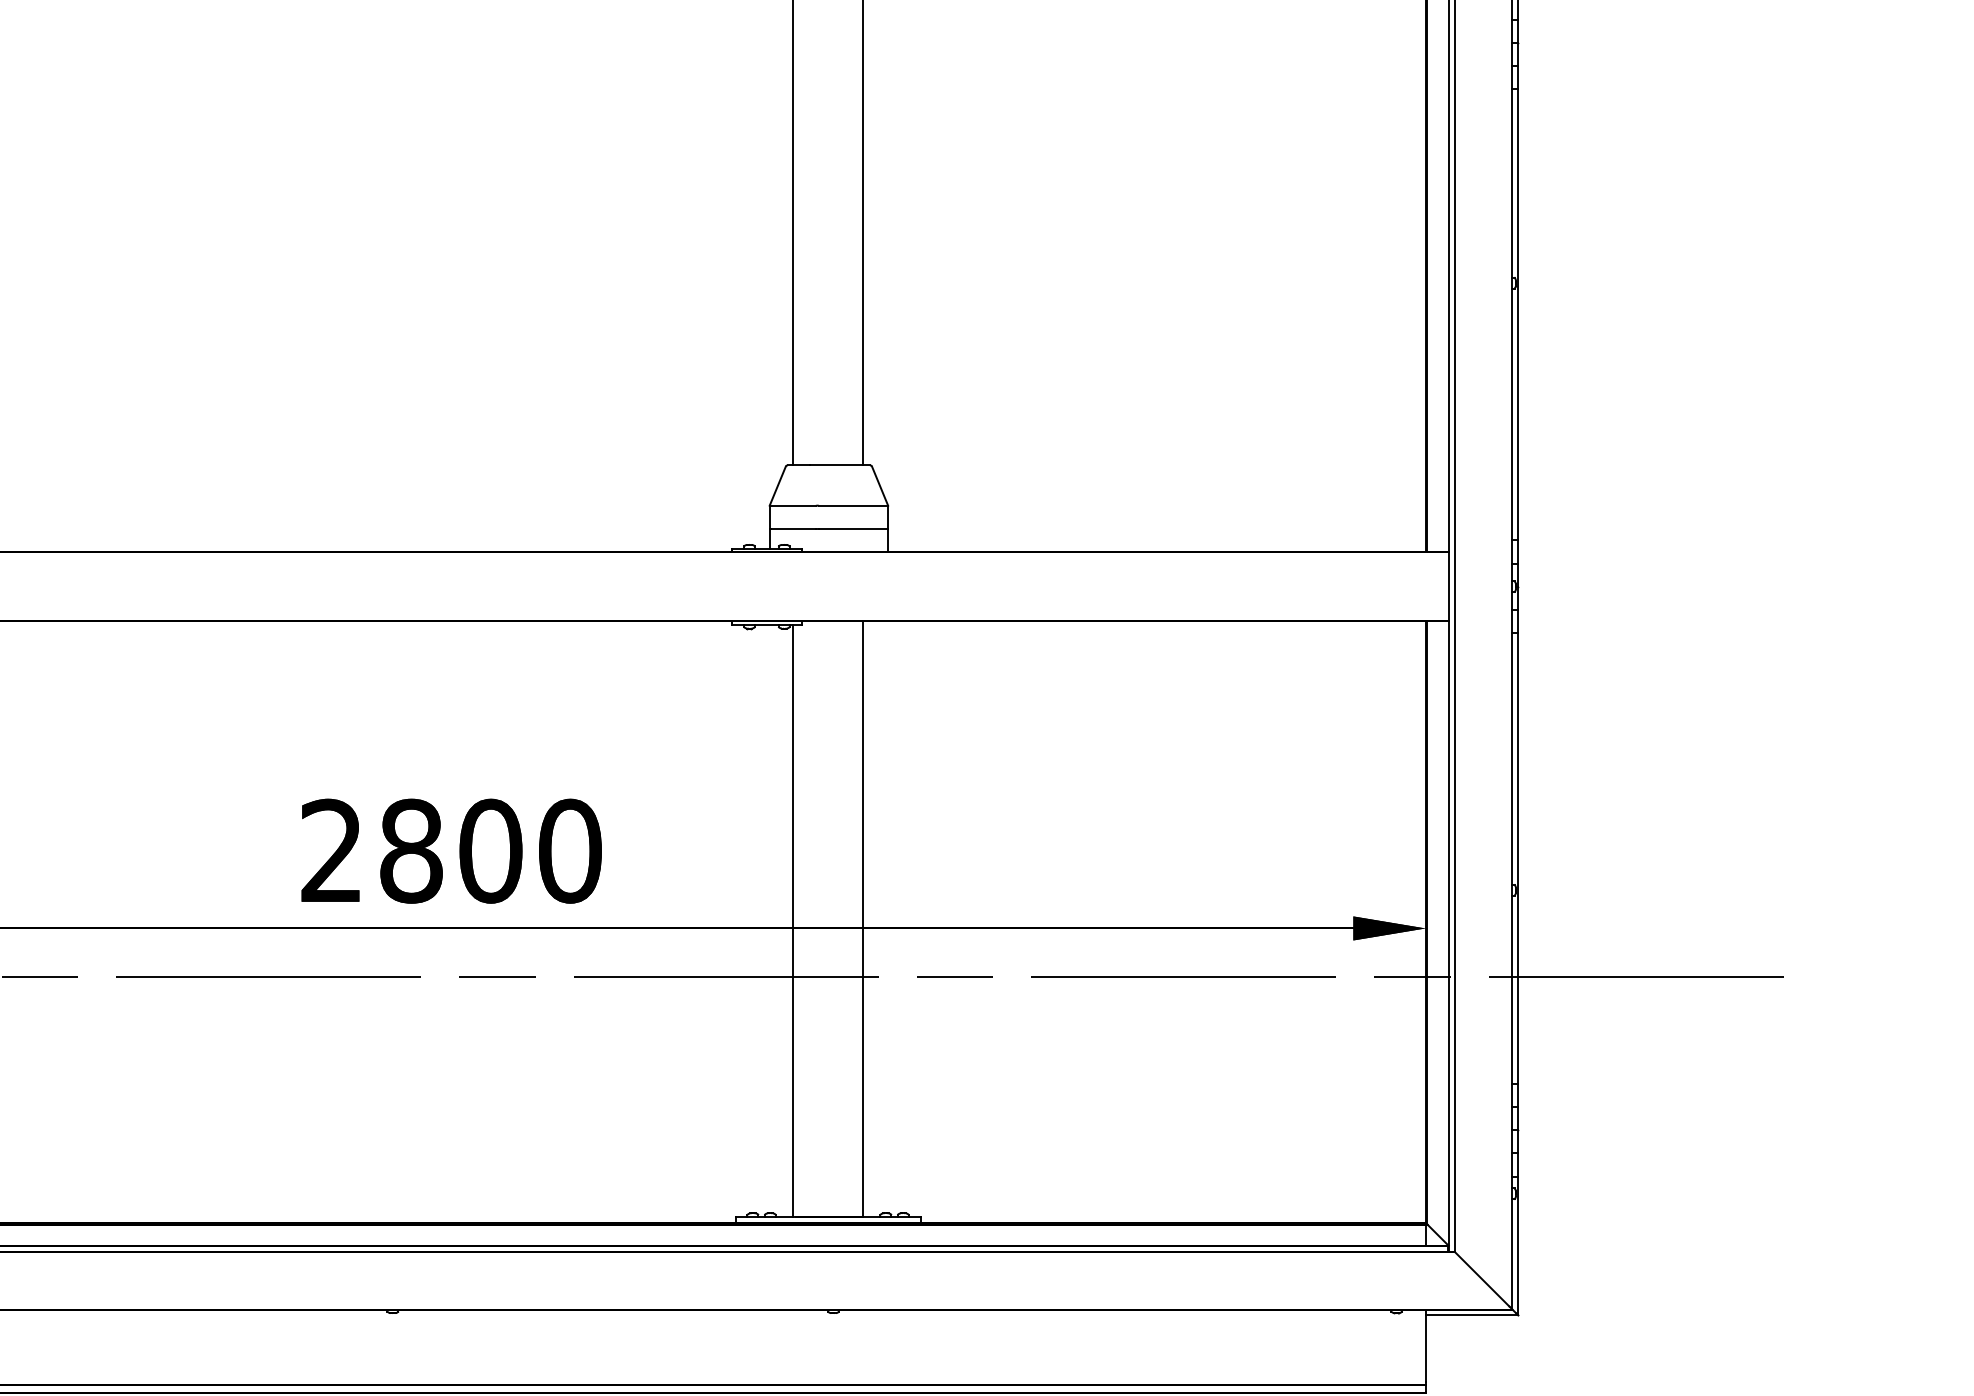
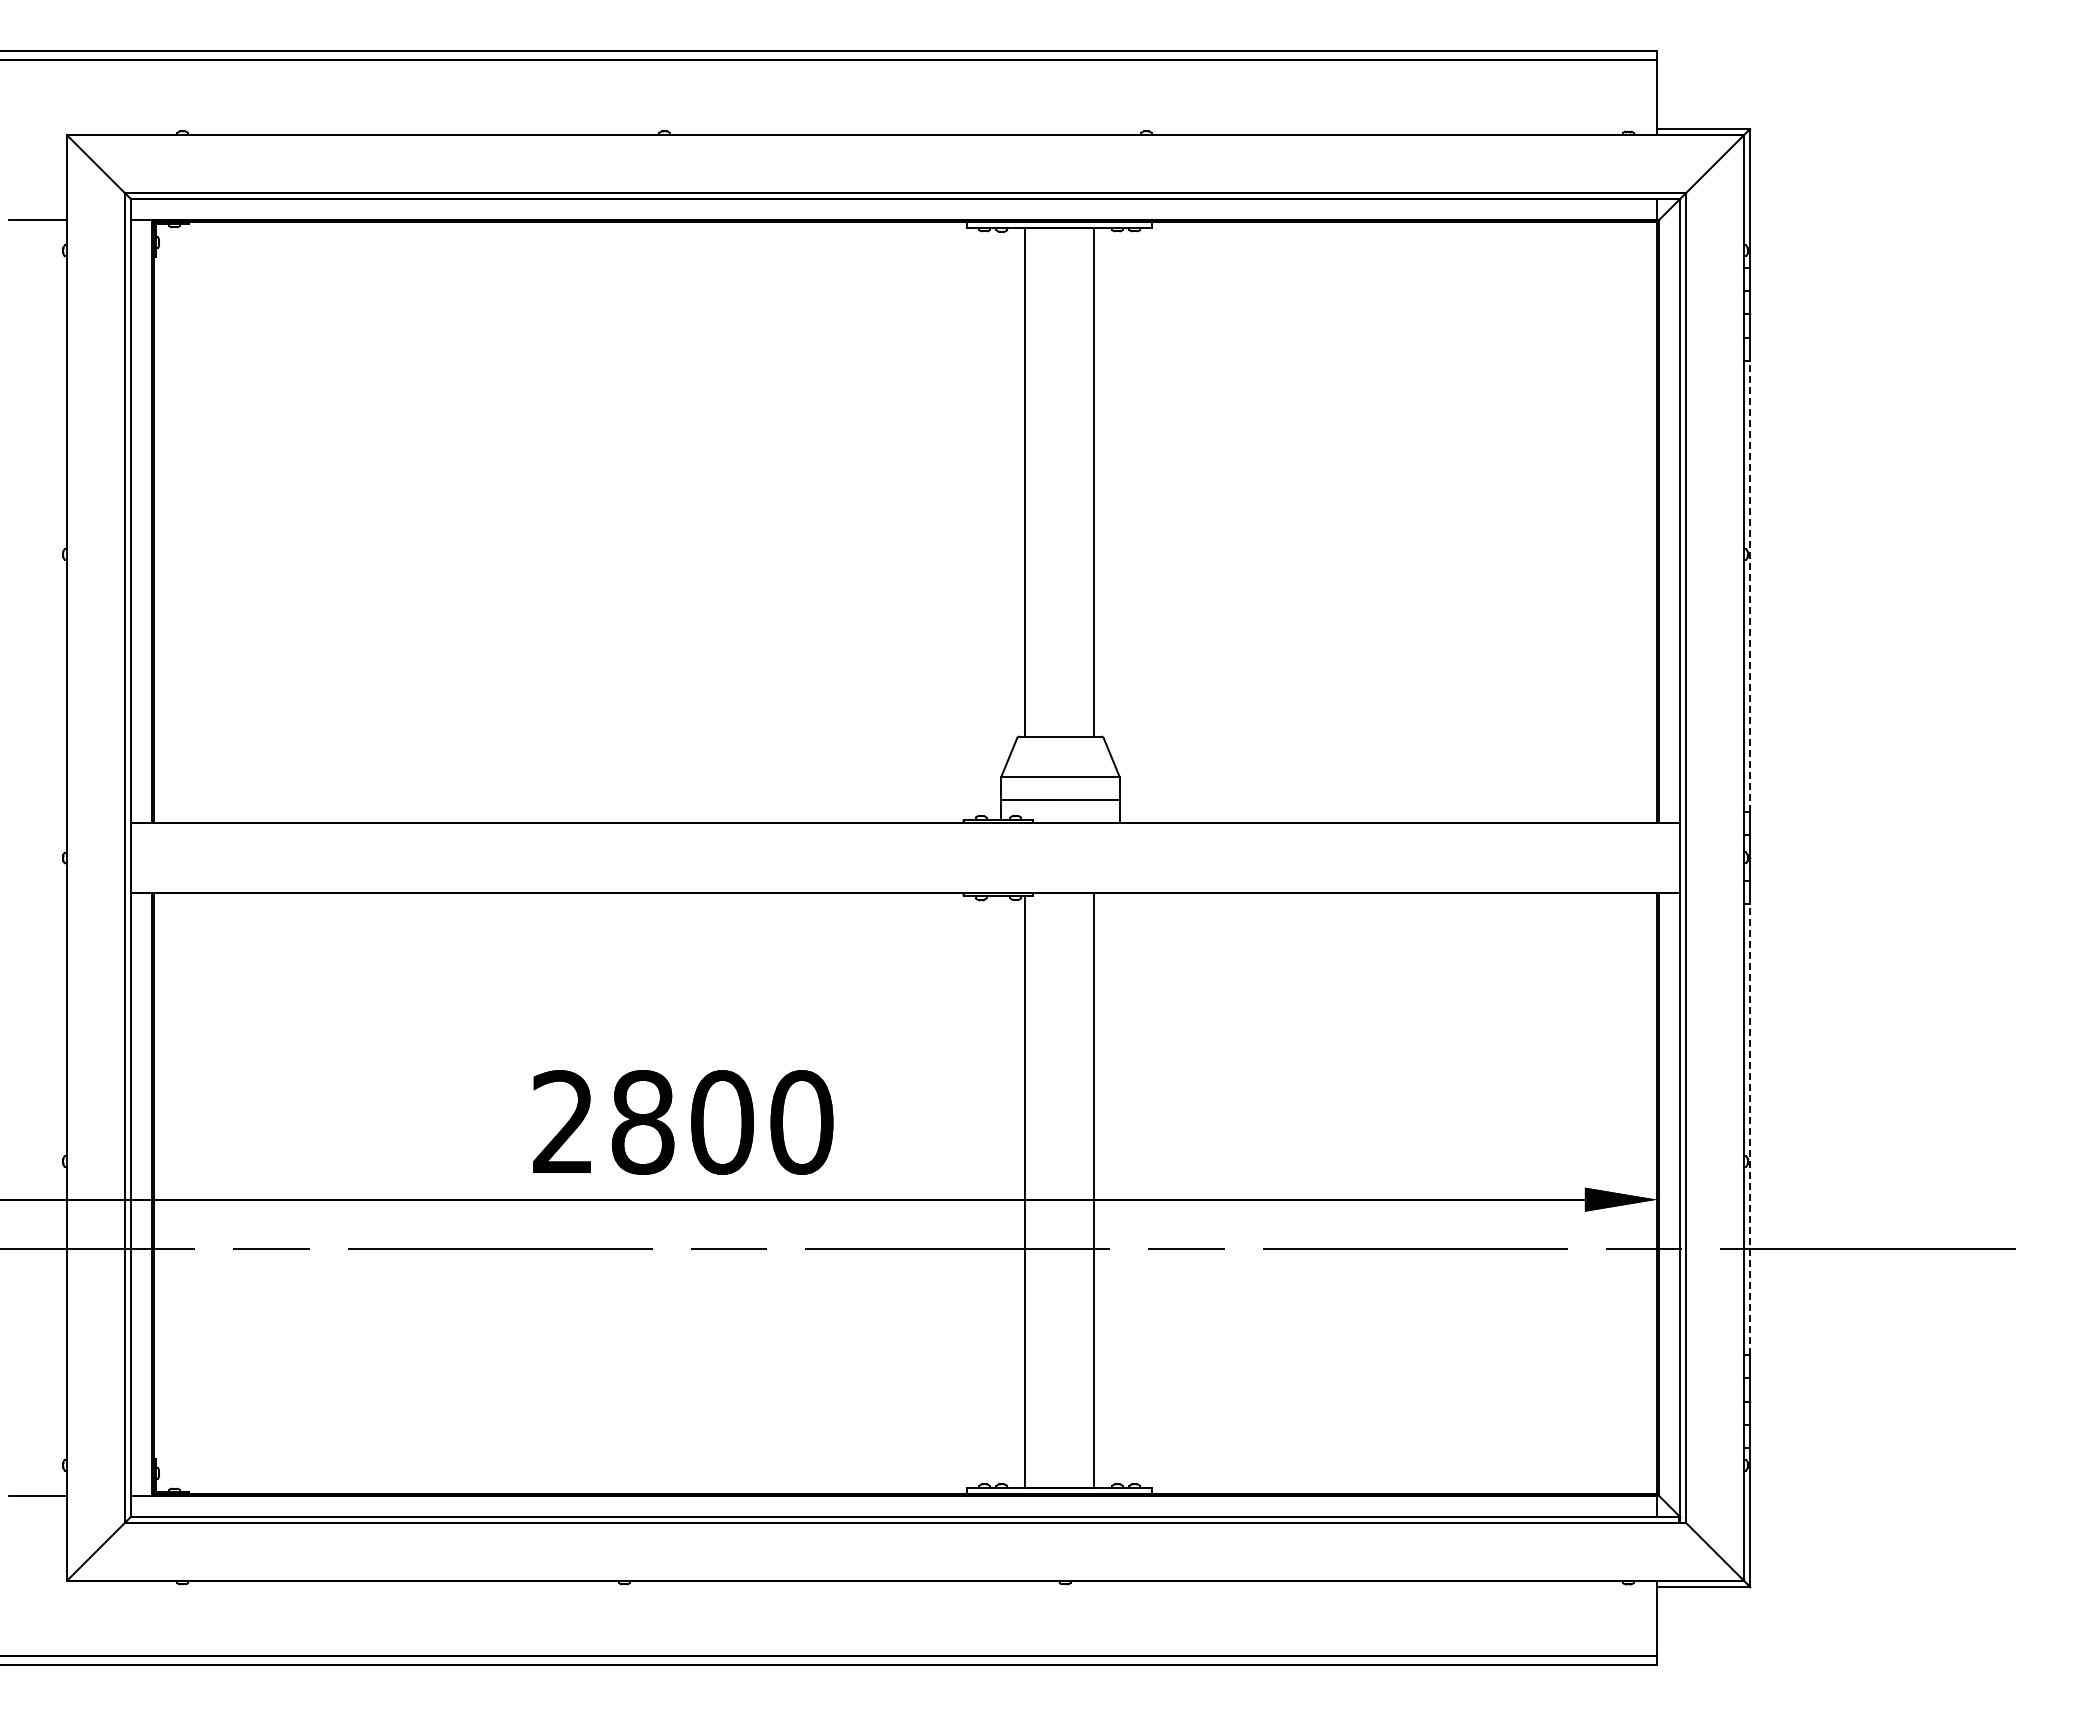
line: (1517, 314) -> (1749, 585), solid -> dashed
line: (1517, 858) -> (1749, 1129), solid -> dashed

